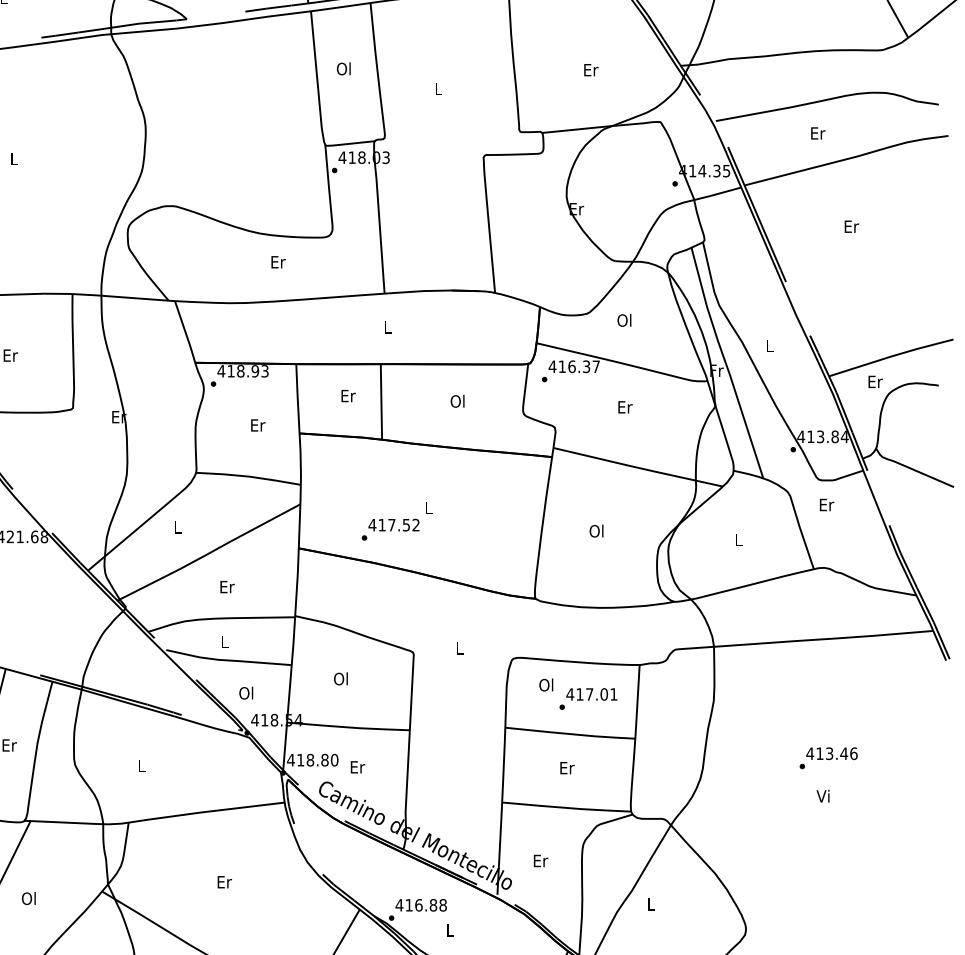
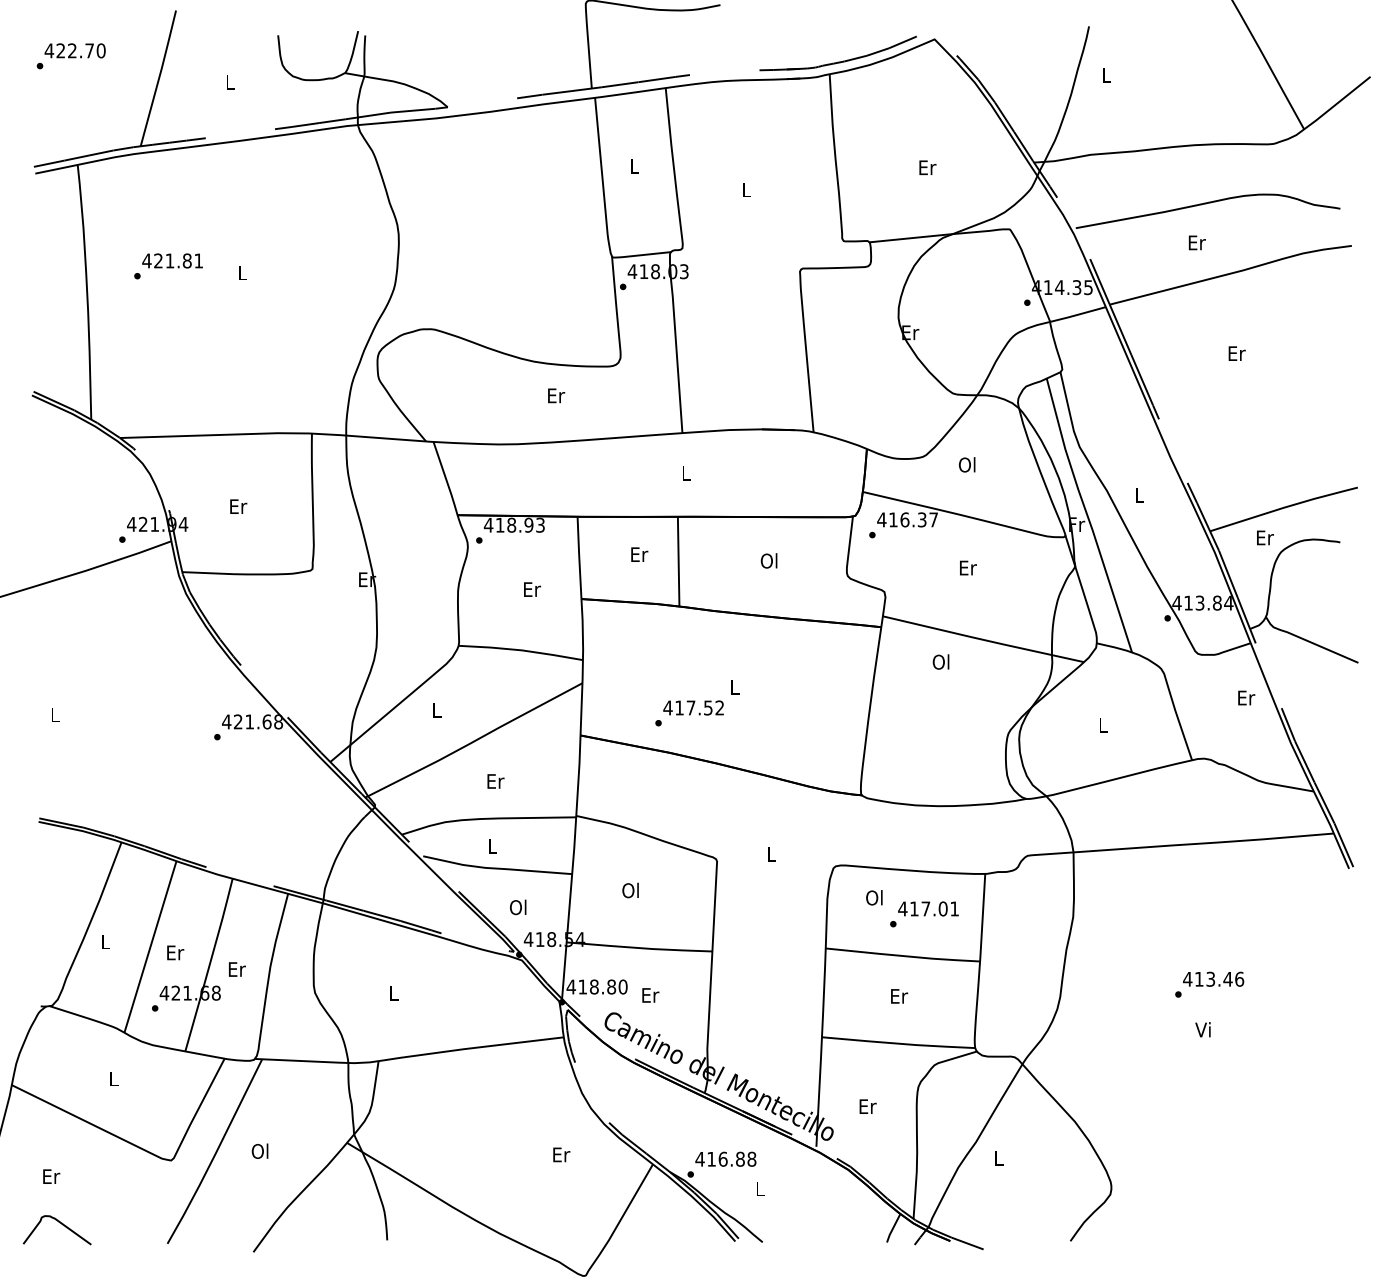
text: (343, 68) -> (633, 165), Ol -> L
text: (826, 504) -> (1246, 697), moved
text: (596, 530) -> (940, 661), moved
text: (224, 881) -> (561, 1154), moved

